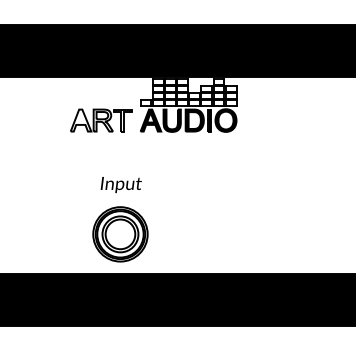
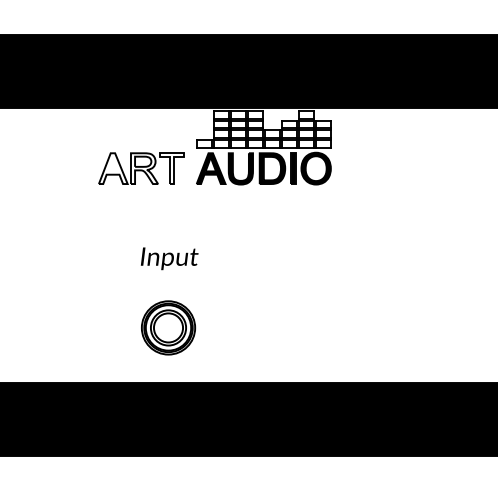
part: (120, 234) -> (168, 328), size x0.7

